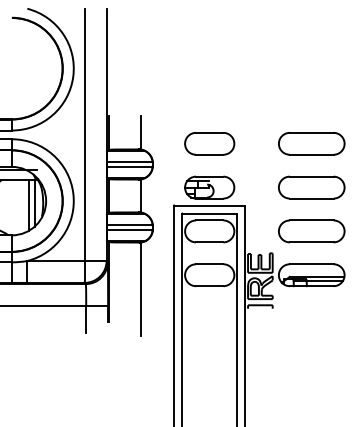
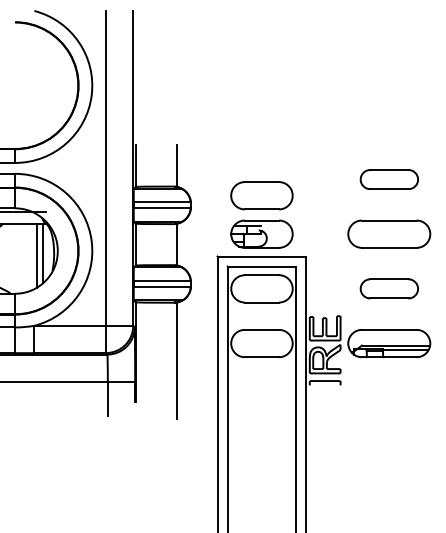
part: (209, 143) -> (261, 195), moved
part: (311, 143) -> (388, 179), size x0.7
part: (311, 231) -> (388, 288), size x0.7

